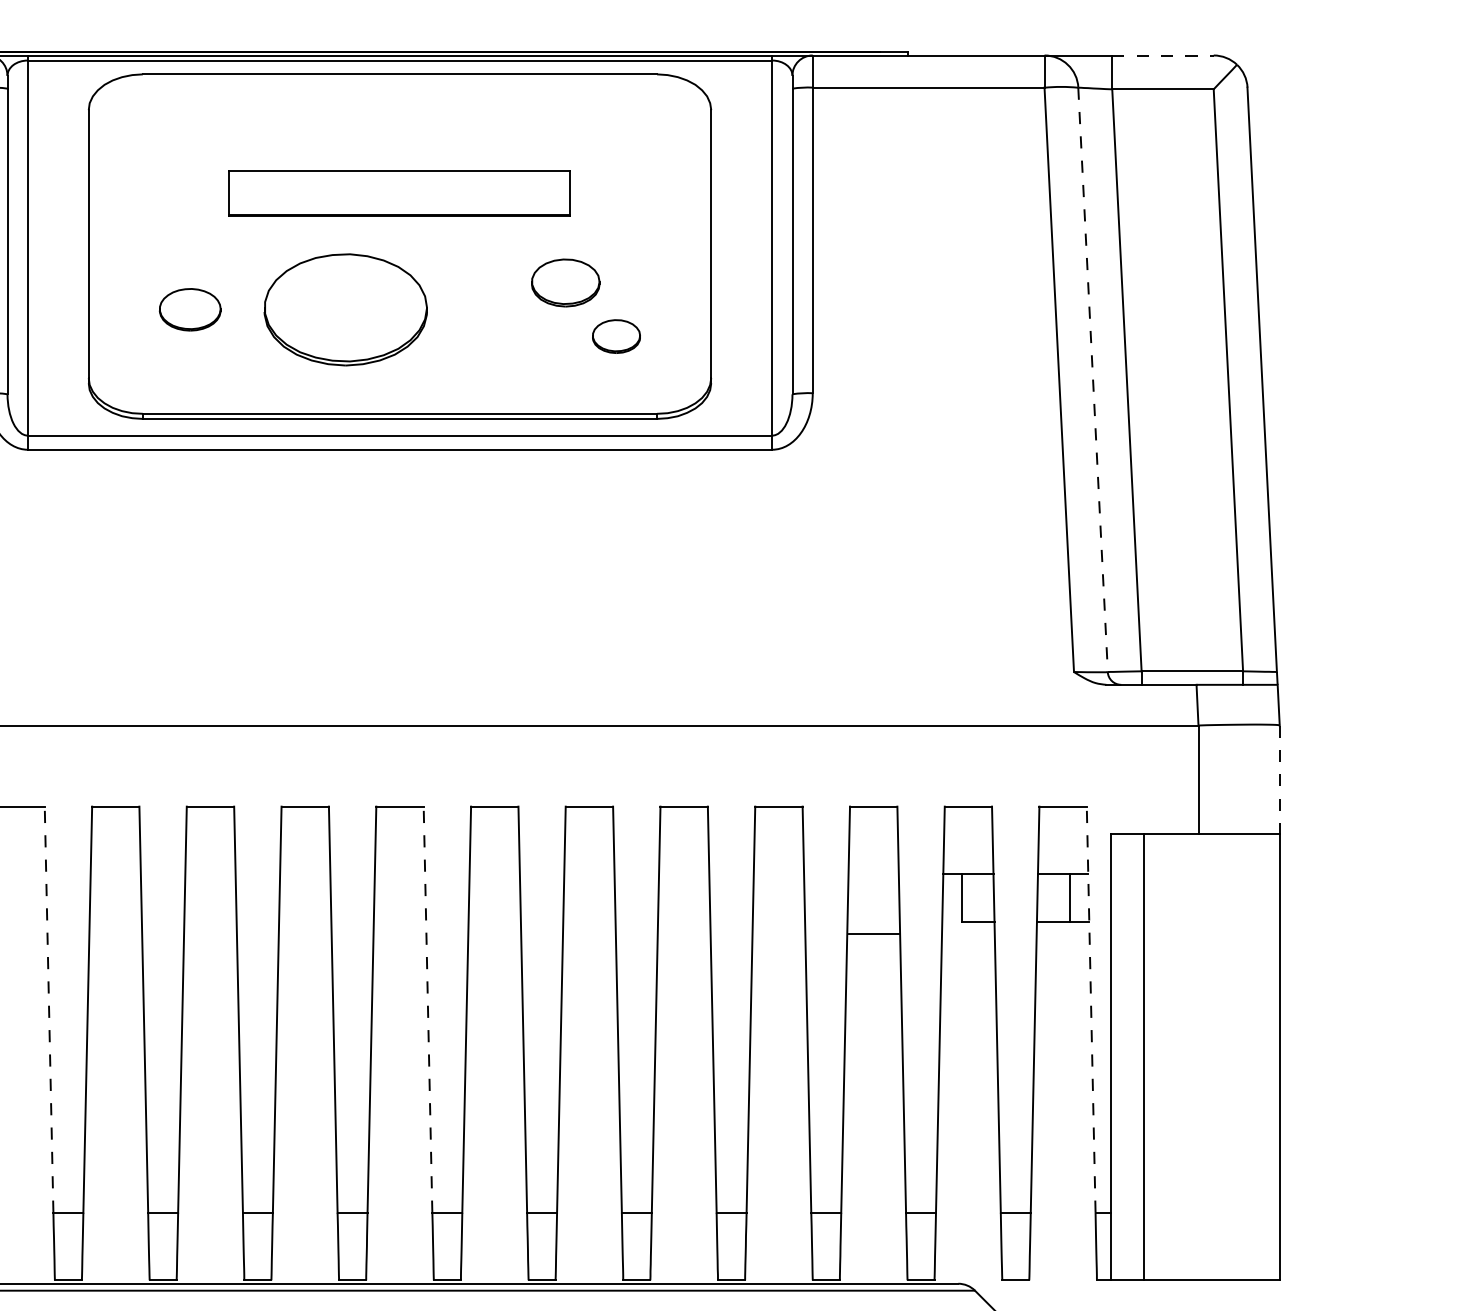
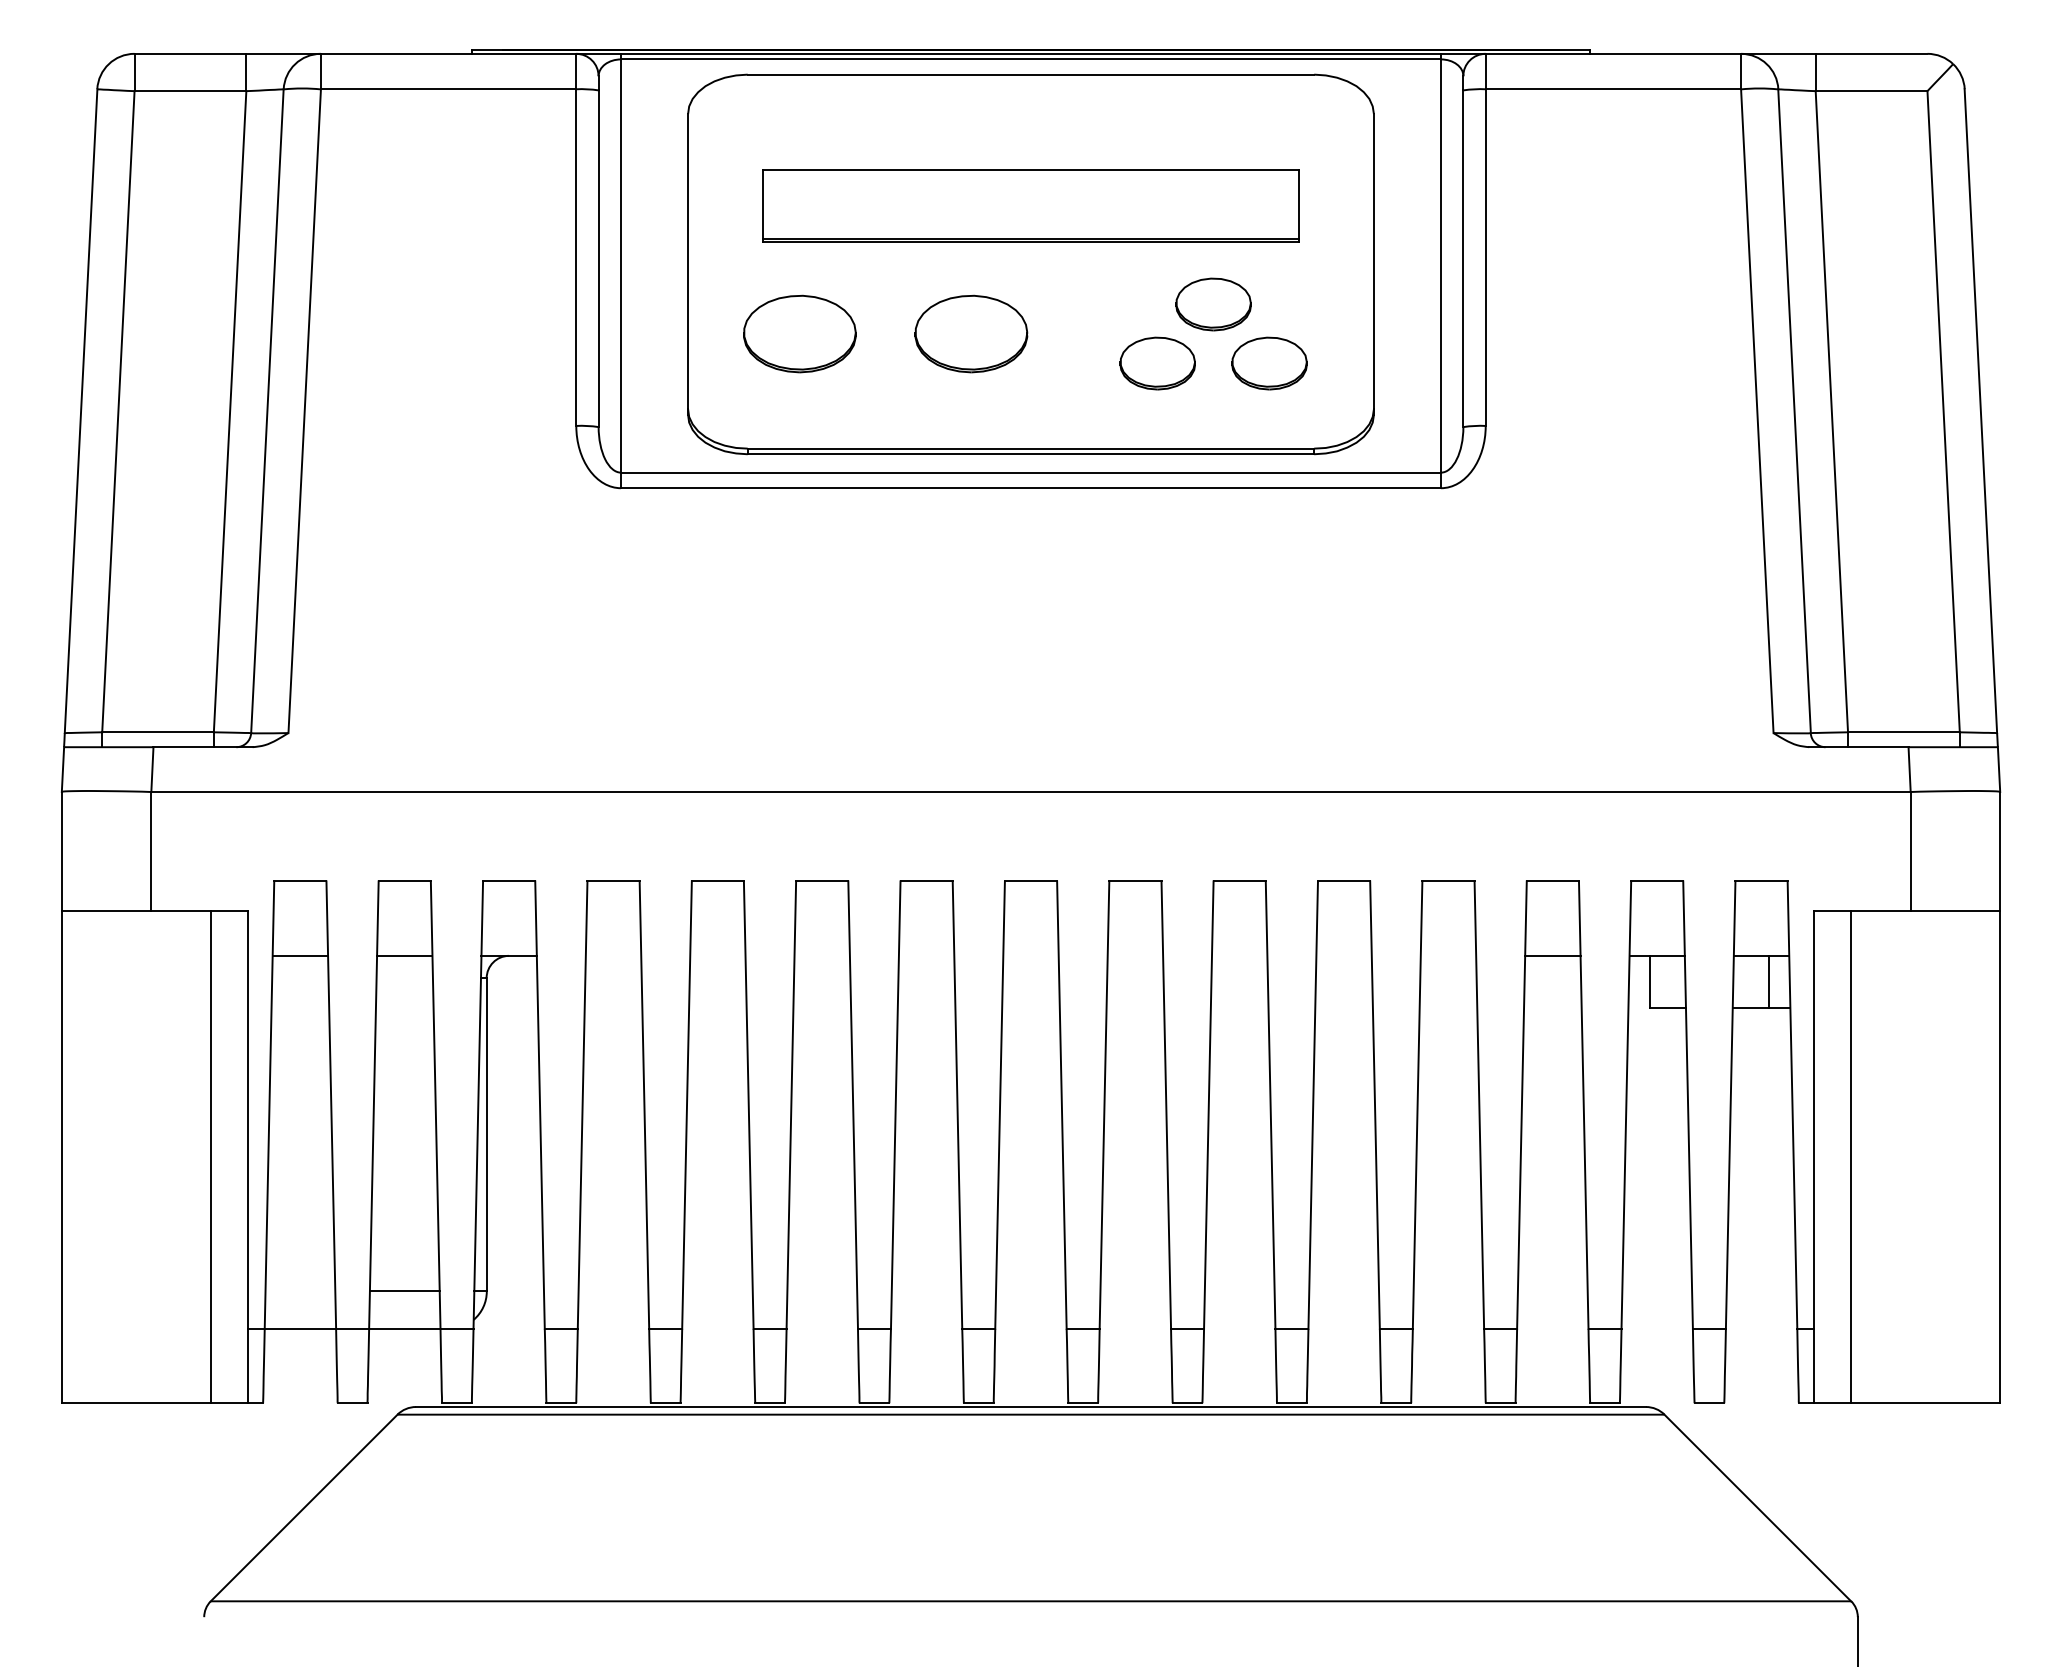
line: (1162, 55) -> (1871, 53), dashed -> solid
part: (399, 193) -> (1030, 205), size x1.43
part: (189, 309) -> (799, 333), size x1.67
part: (345, 309) -> (971, 333), size x0.62
part: (514, 336) -> (1157, 363), added
part: (616, 336) -> (1269, 363), size x1.43
line: (1093, 380) -> (1794, 411), dashed -> solid
line: (1280, 779) -> (2000, 851), dashed -> solid
line: (873, 934) -> (1552, 956), moved
line: (49, 1010) -> (644, 1105), dashed -> solid
line: (427, 1010) -> (1061, 1105), dashed -> solid
line: (1091, 1010) -> (1792, 1105), dashed -> solid

